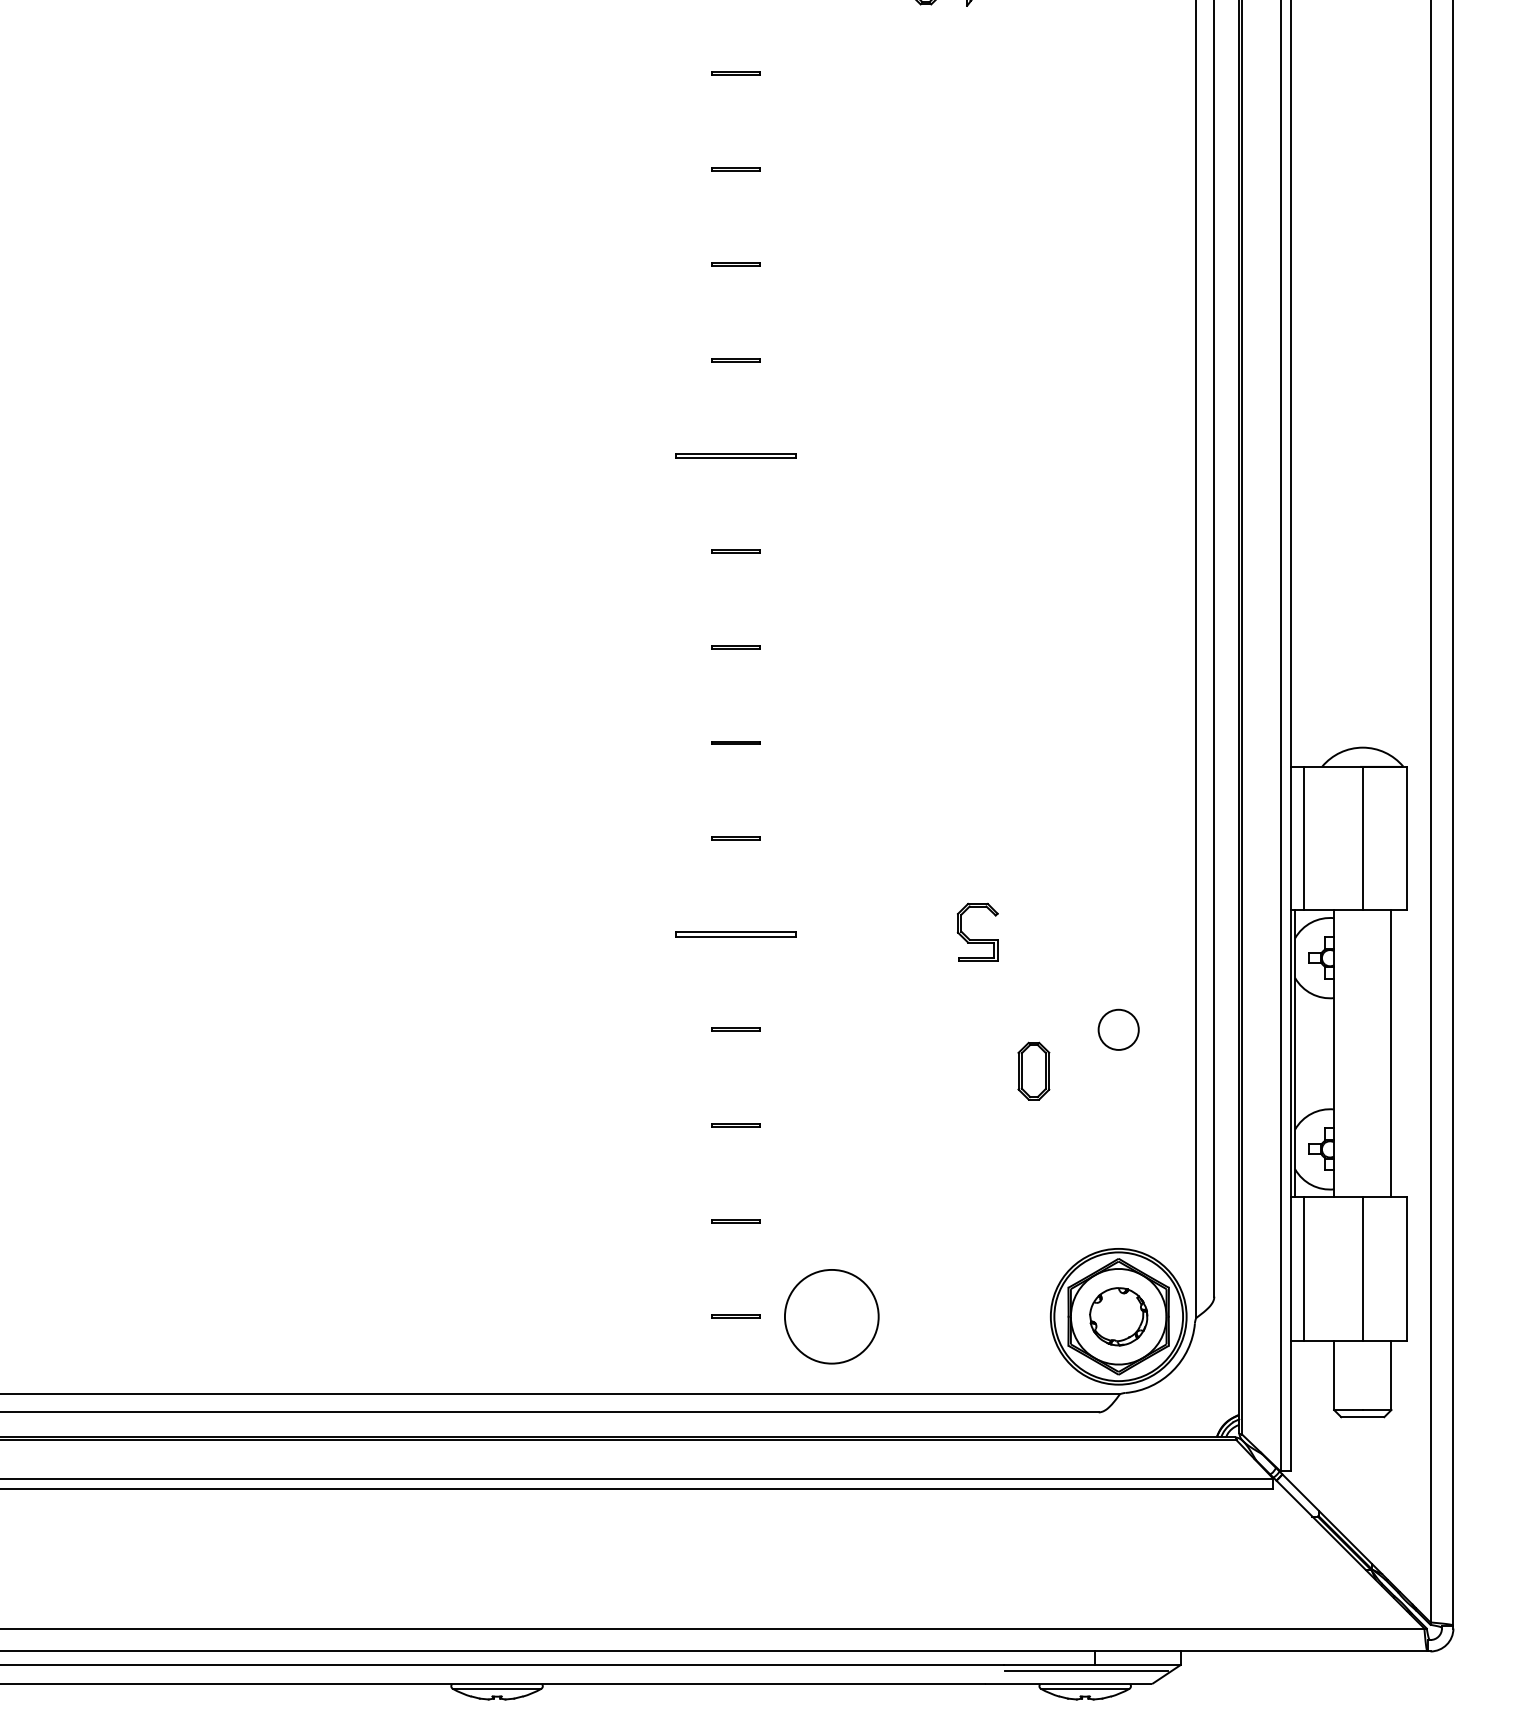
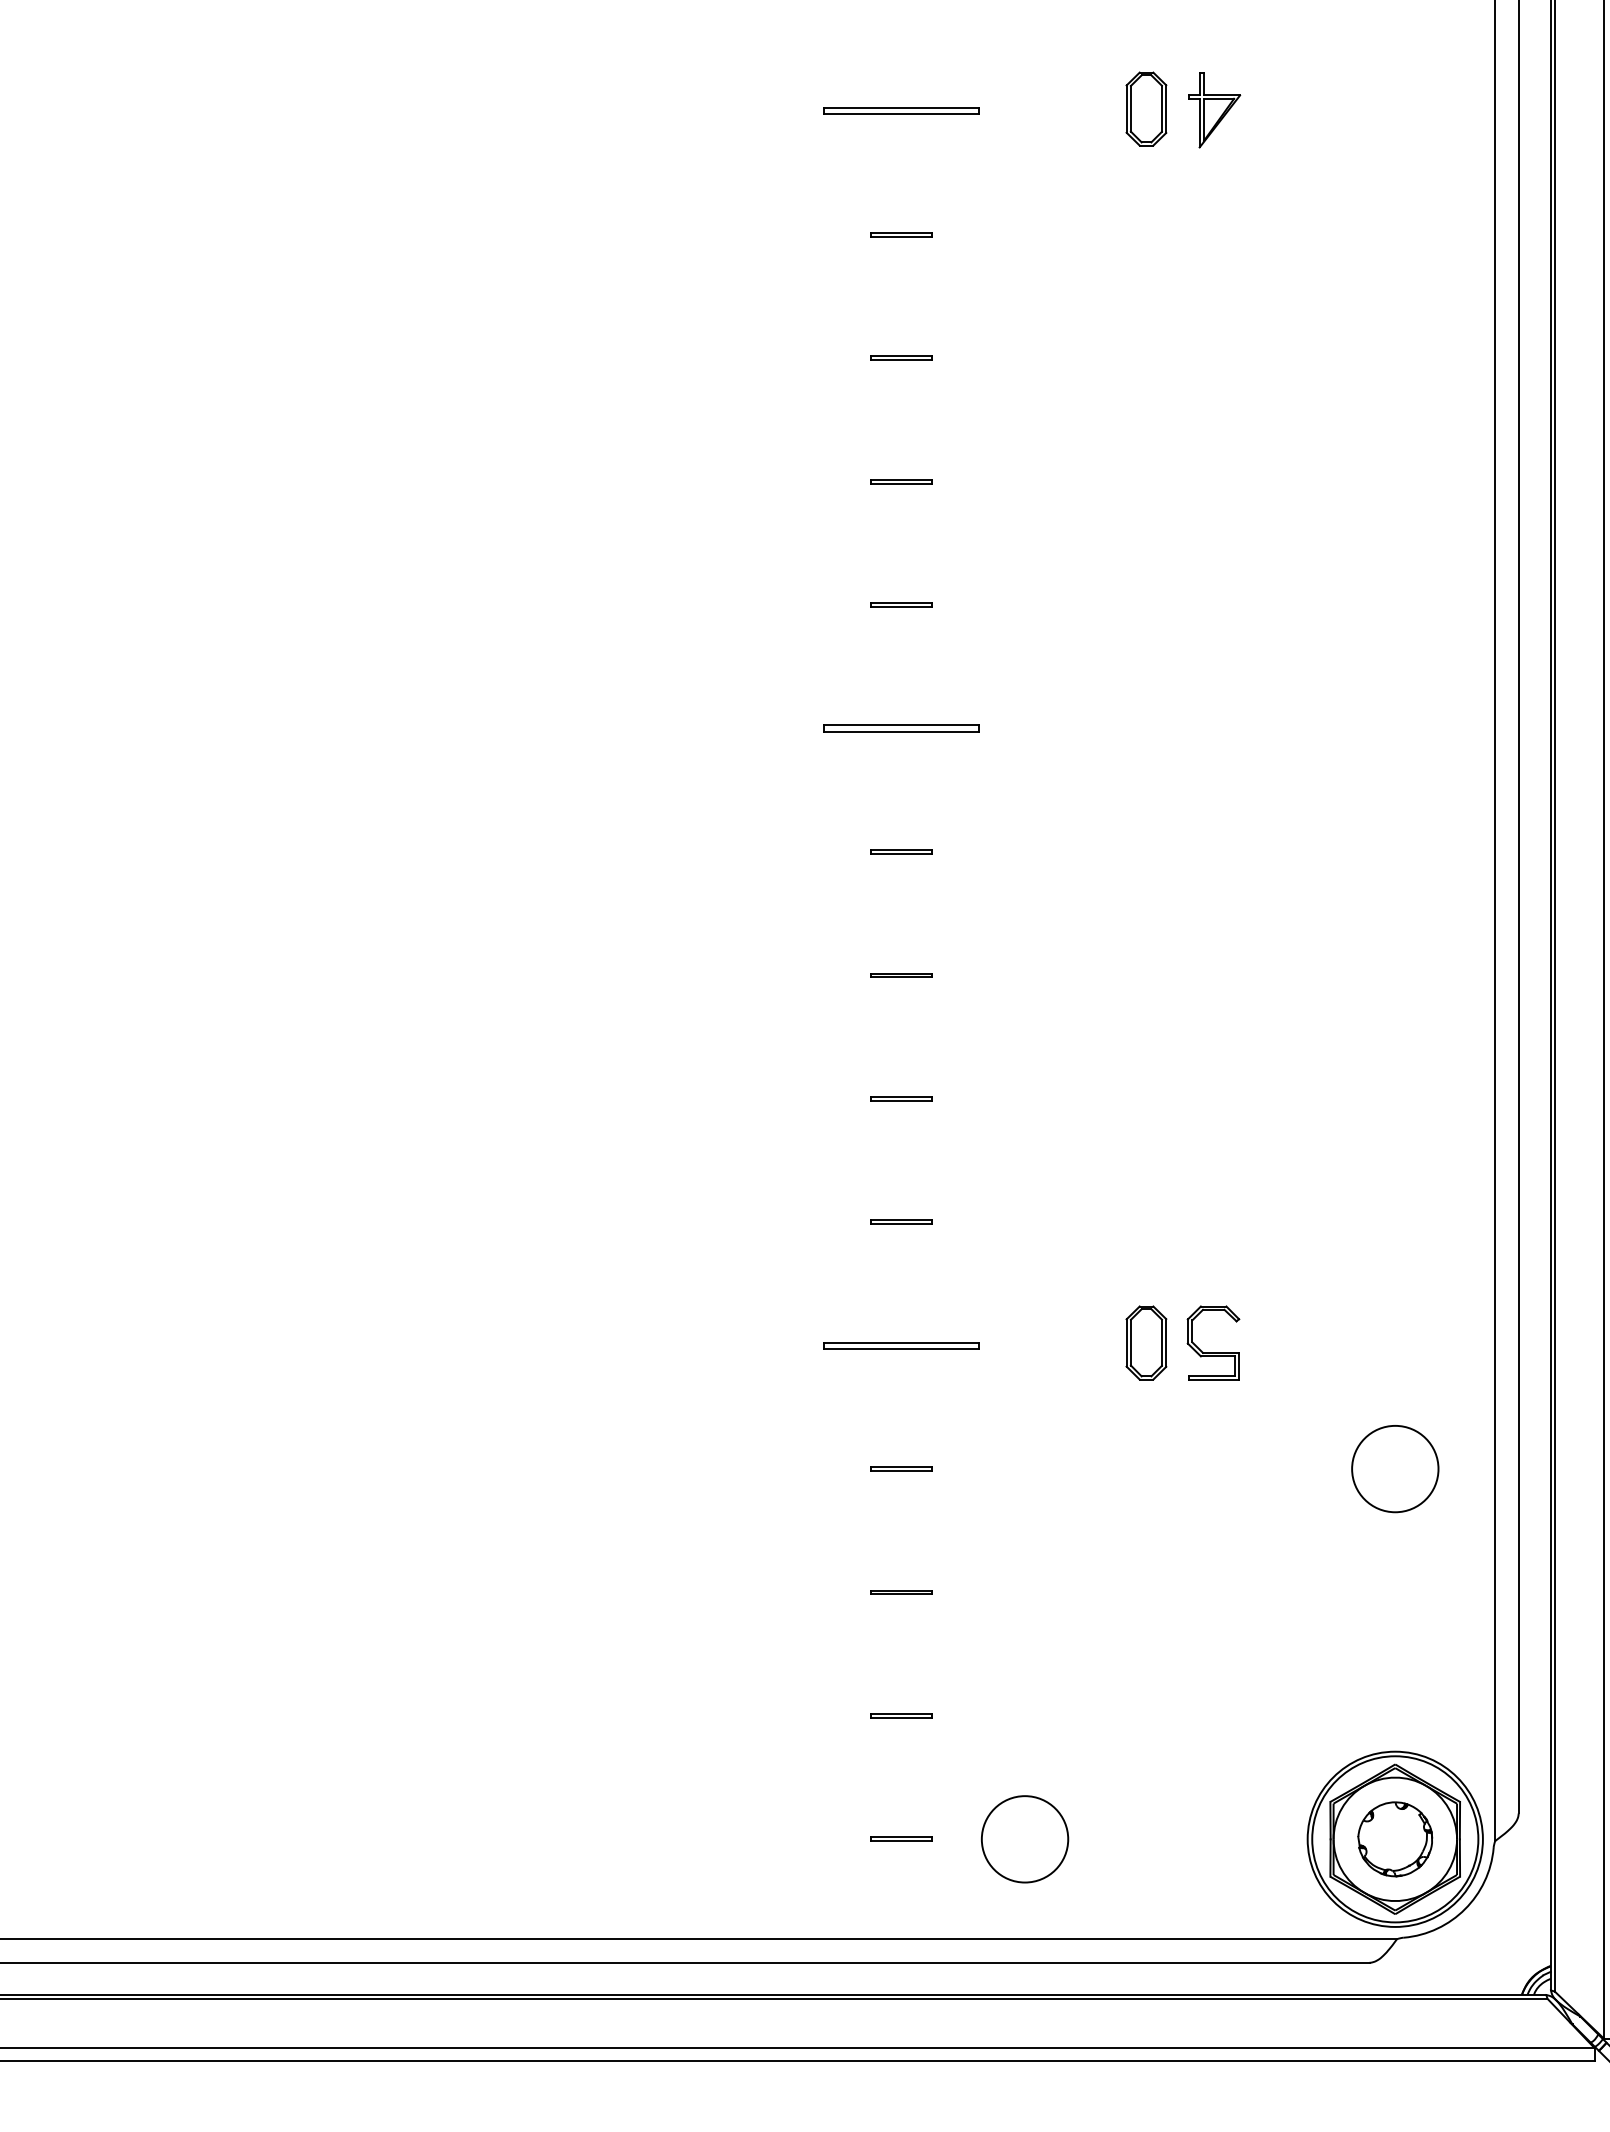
circle: (1118, 1029) -> (1395, 1468), size x1.67
part: (1033, 1070) -> (1145, 1342), moved
circle: (831, 1316) -> (1024, 1838), size x0.71

